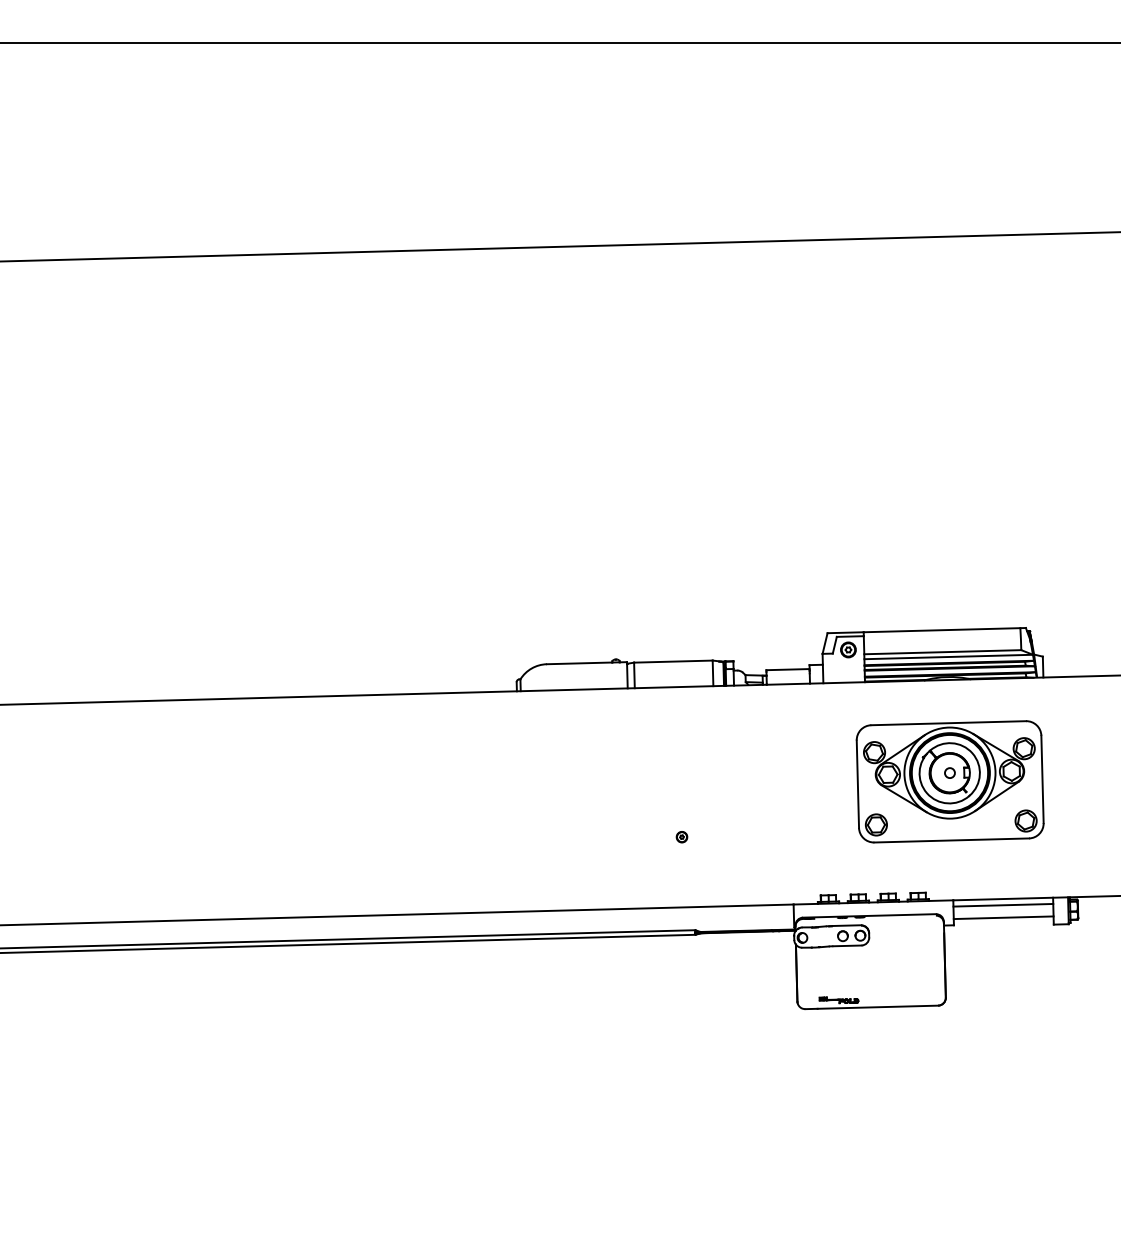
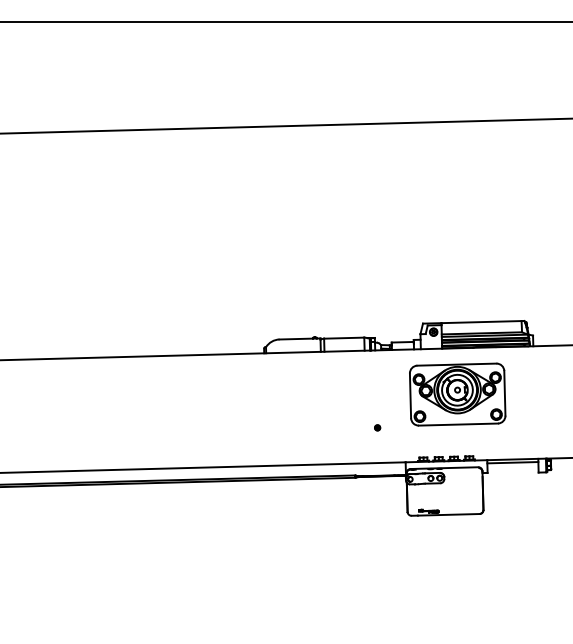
part: (949, 781) -> (457, 394), moved
part: (681, 836) -> (377, 427), moved
line: (1002, 916) -> (512, 468), removed

